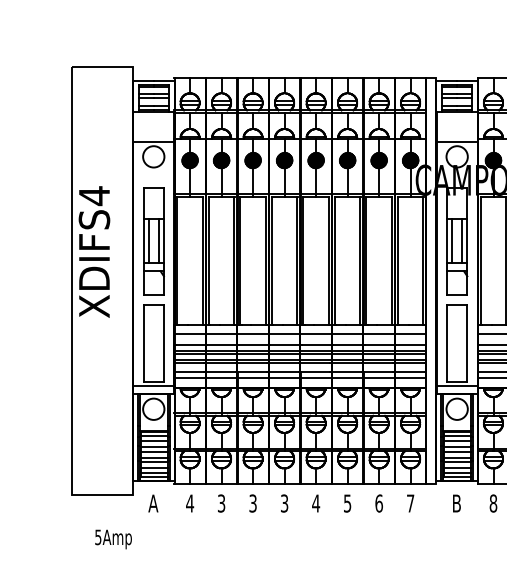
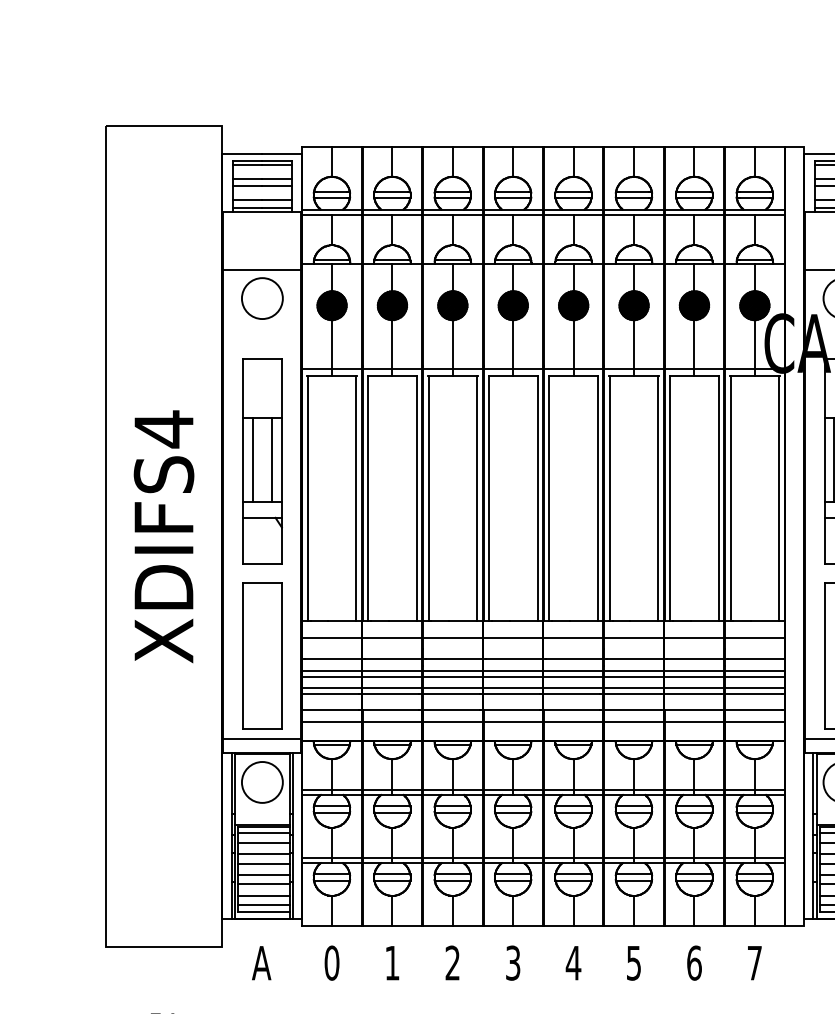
text: (94, 251) -> (164, 535), moved
text: (190, 503) -> (332, 963), 4 -> 0
text: (221, 503) -> (392, 963), 3 -> 1
text: (252, 503) -> (451, 963), 3 -> 2

